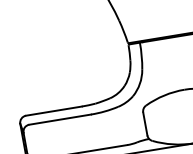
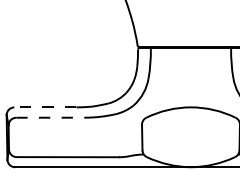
line: (53, 111) -> (44, 107), solid -> dashed
line: (60, 119) -> (51, 117), solid -> dashed

